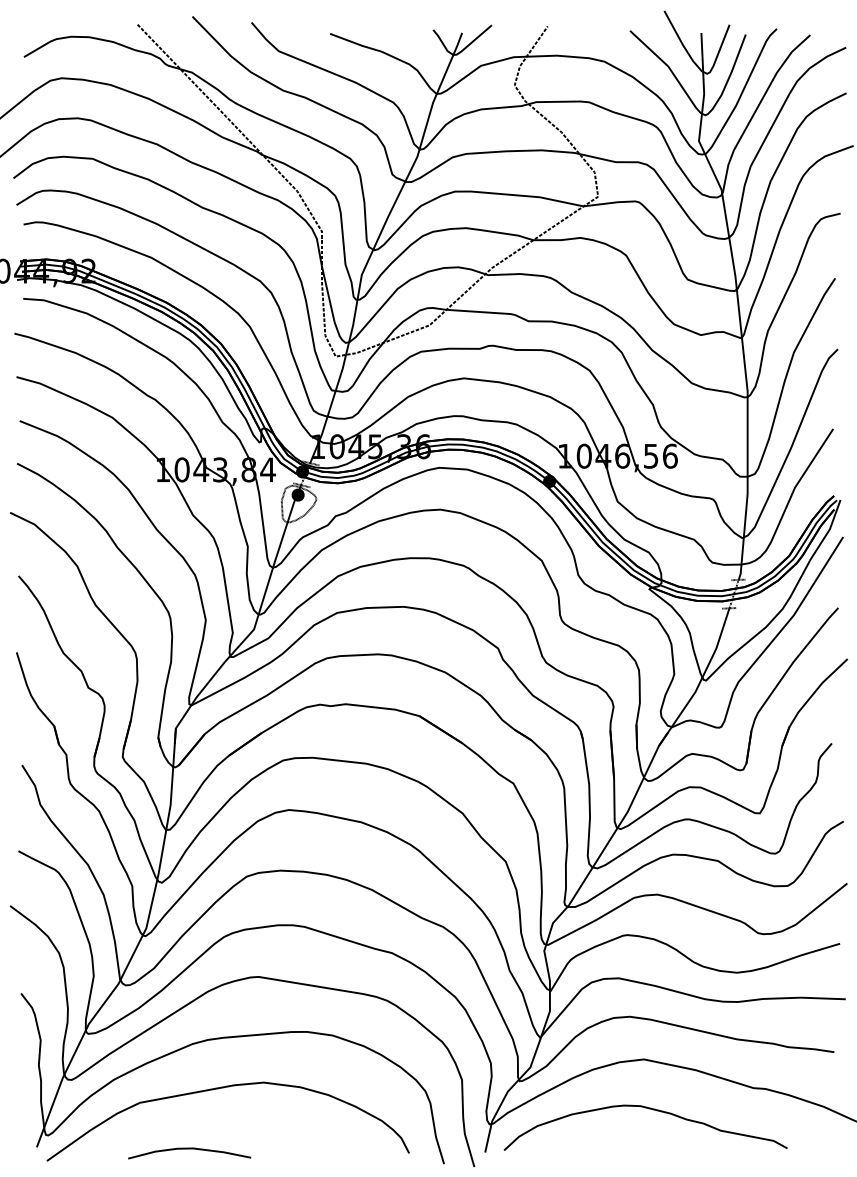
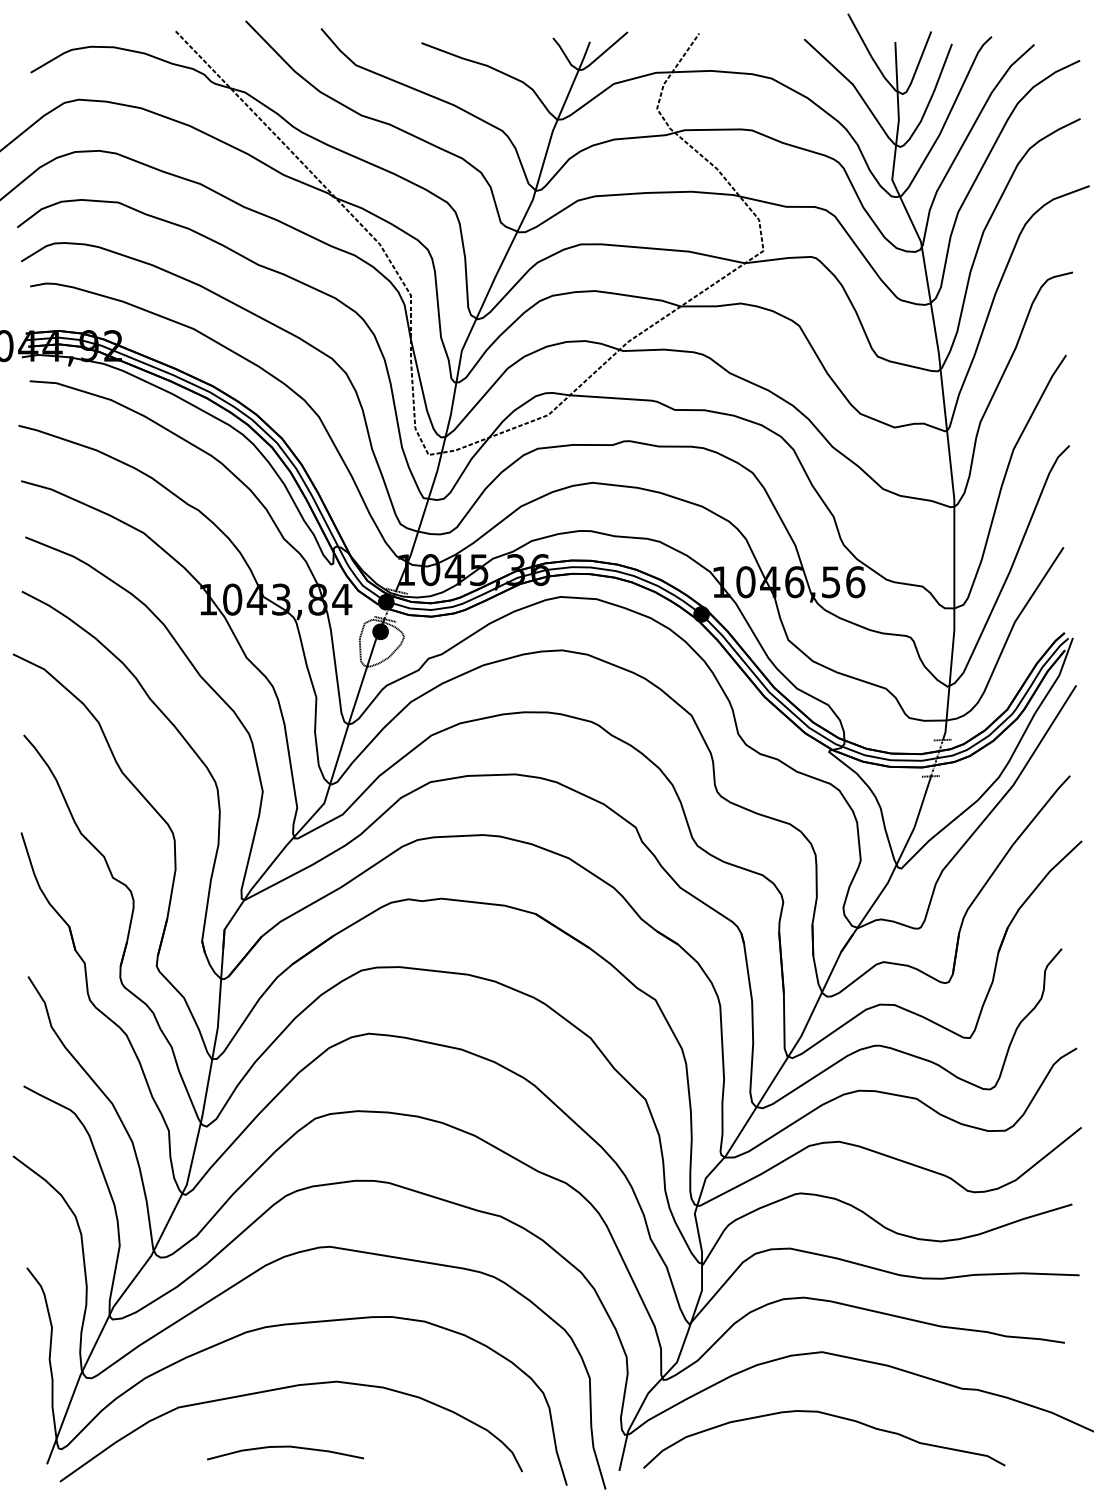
part: (189, 1153) -> (285, 1453), moved

